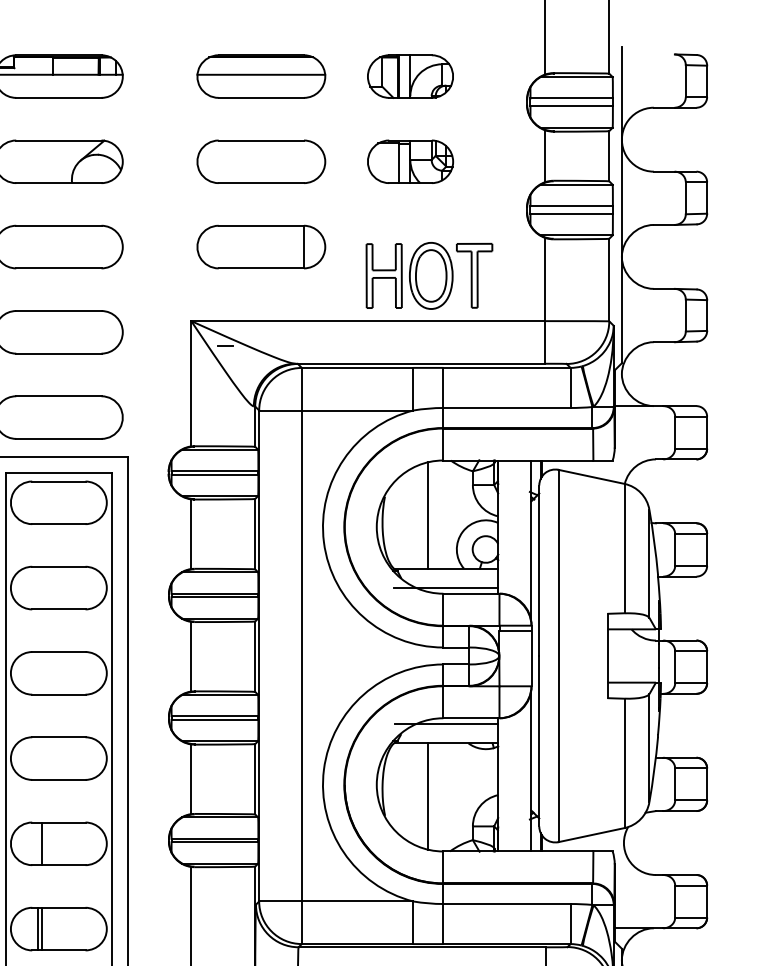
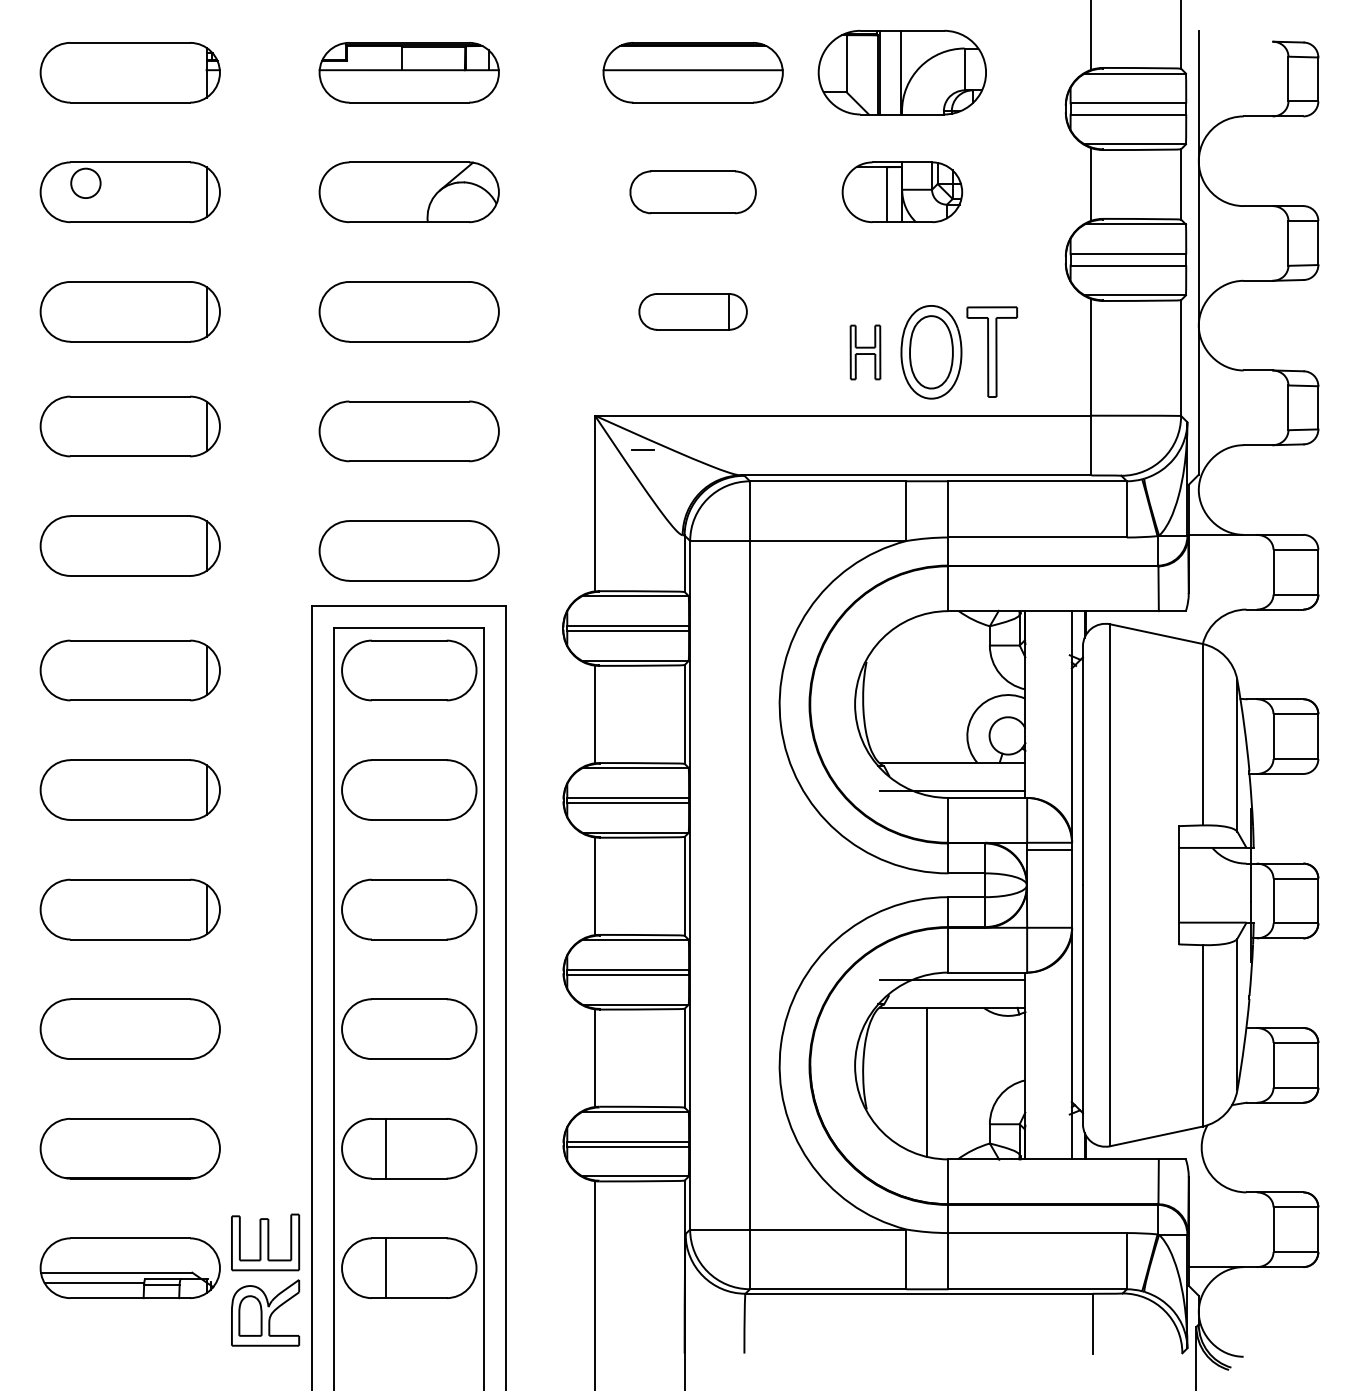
part: (410, 76) -> (902, 72), size x1.4
part: (260, 161) -> (692, 192), size x0.7
part: (260, 246) -> (692, 311), size x0.6
part: (384, 276) -> (865, 352), size x0.6
line: (428, 514) -> (927, 687), removed
line: (38, 929) -> (380, 1268), removed

